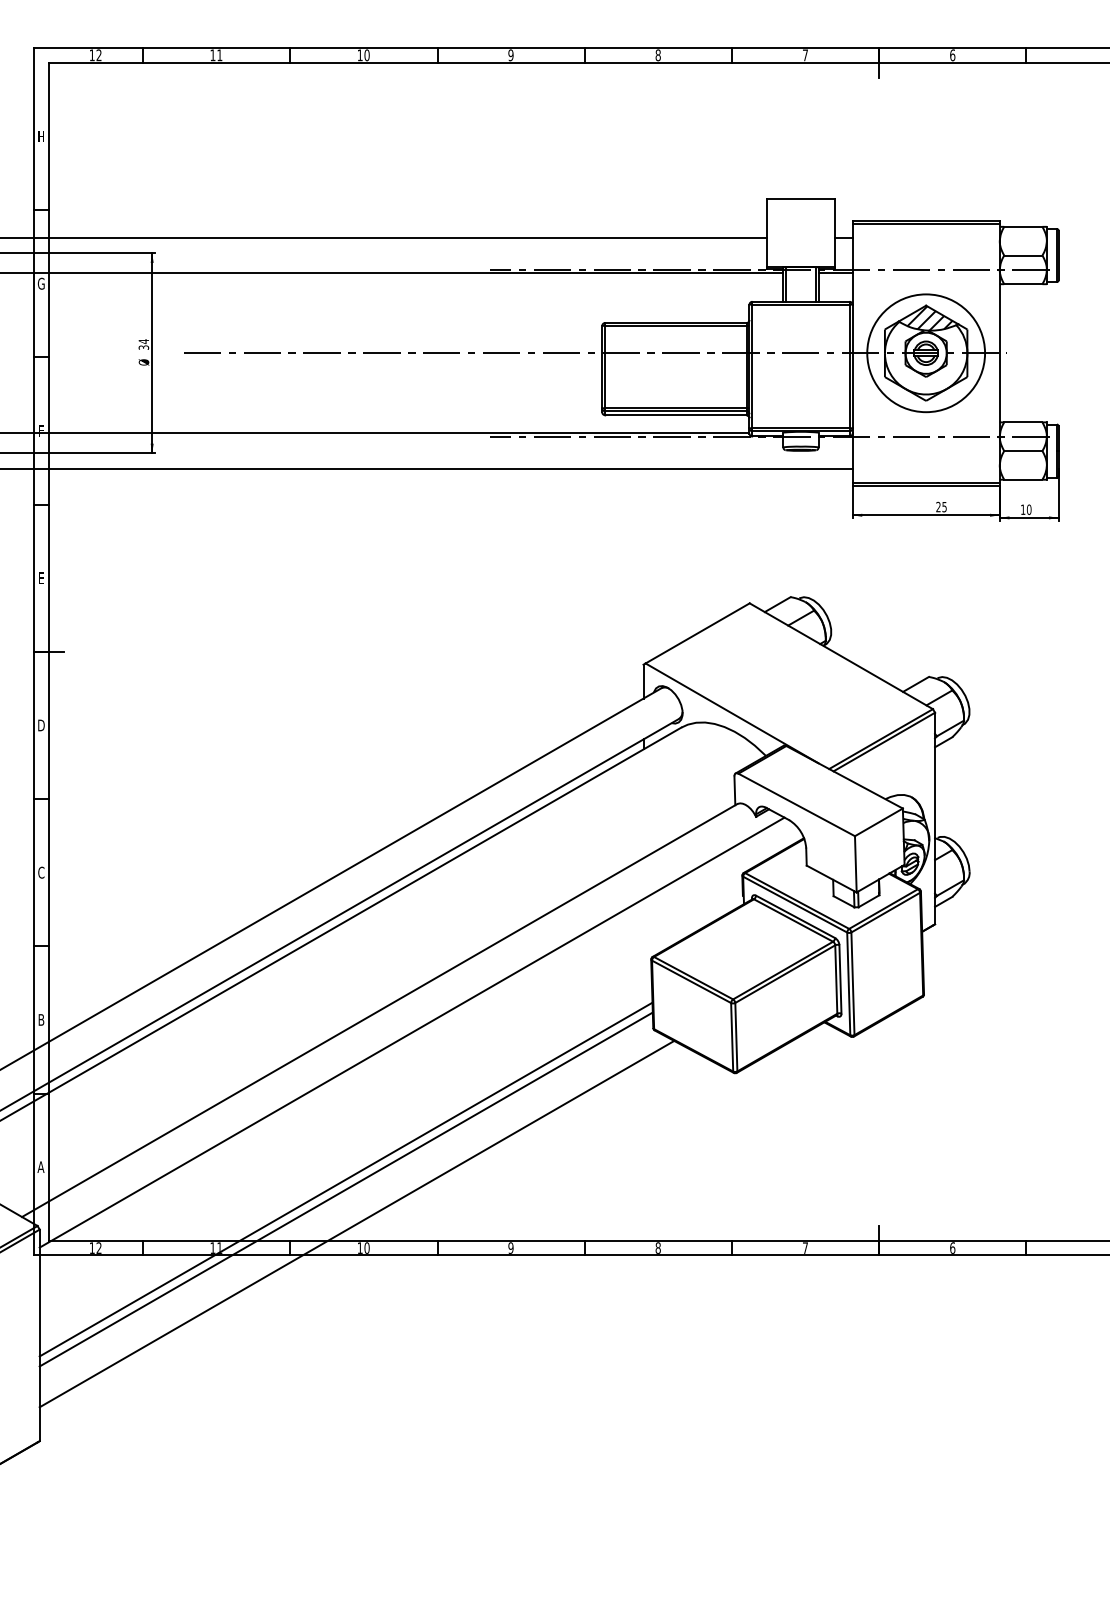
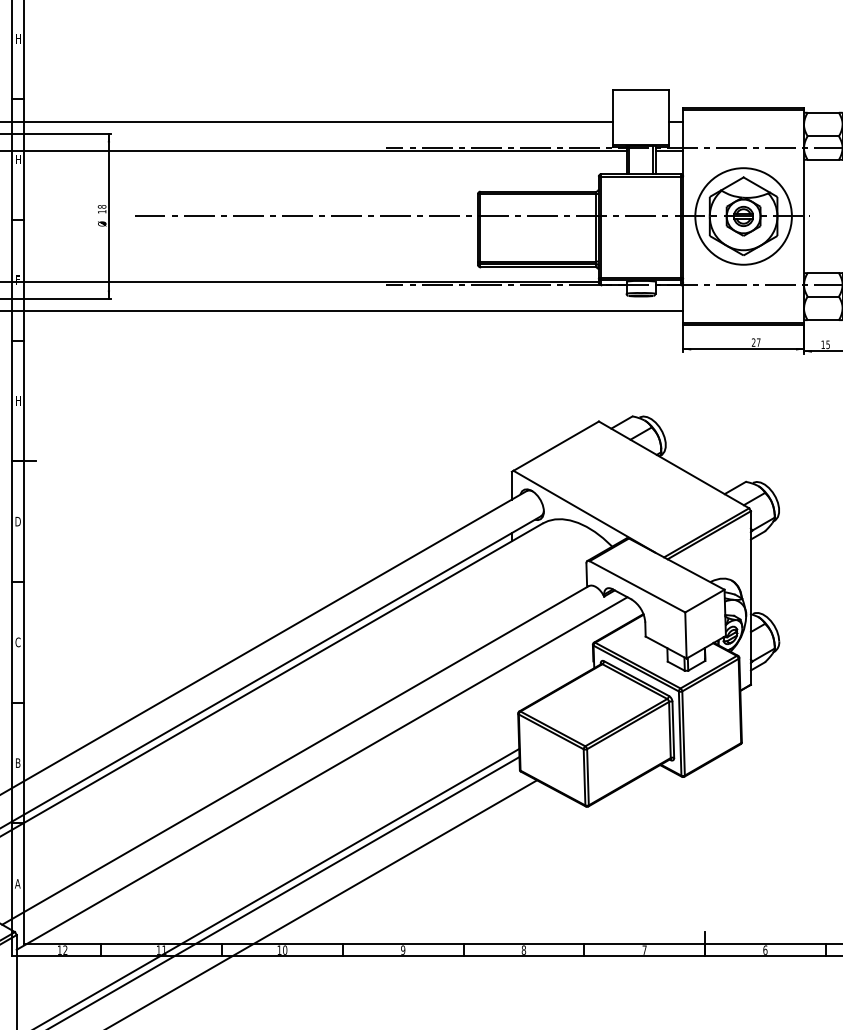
text: (40, 283) -> (17, 159), G -> H
hatch: (925, 318) -> (743, 187), removed
text: (143, 344) -> (101, 209), 34 -> 18
text: (944, 507) -> (758, 342), 25 -> 27
text: (1028, 509) -> (827, 344), 10 -> 15
text: (41, 577) -> (18, 400), E -> H

